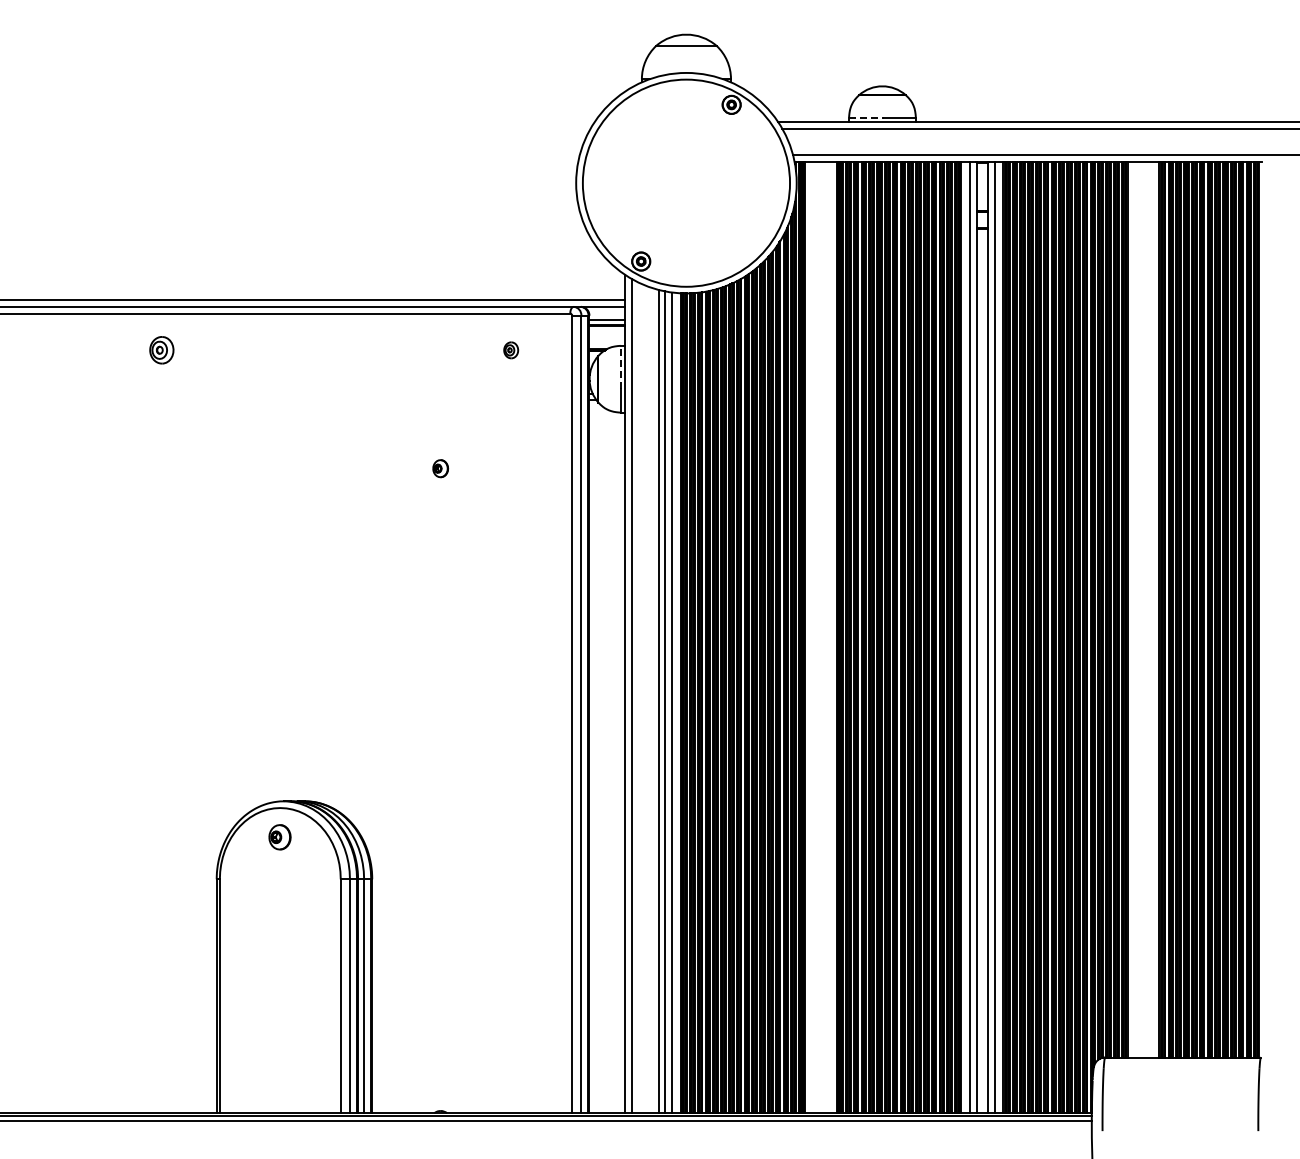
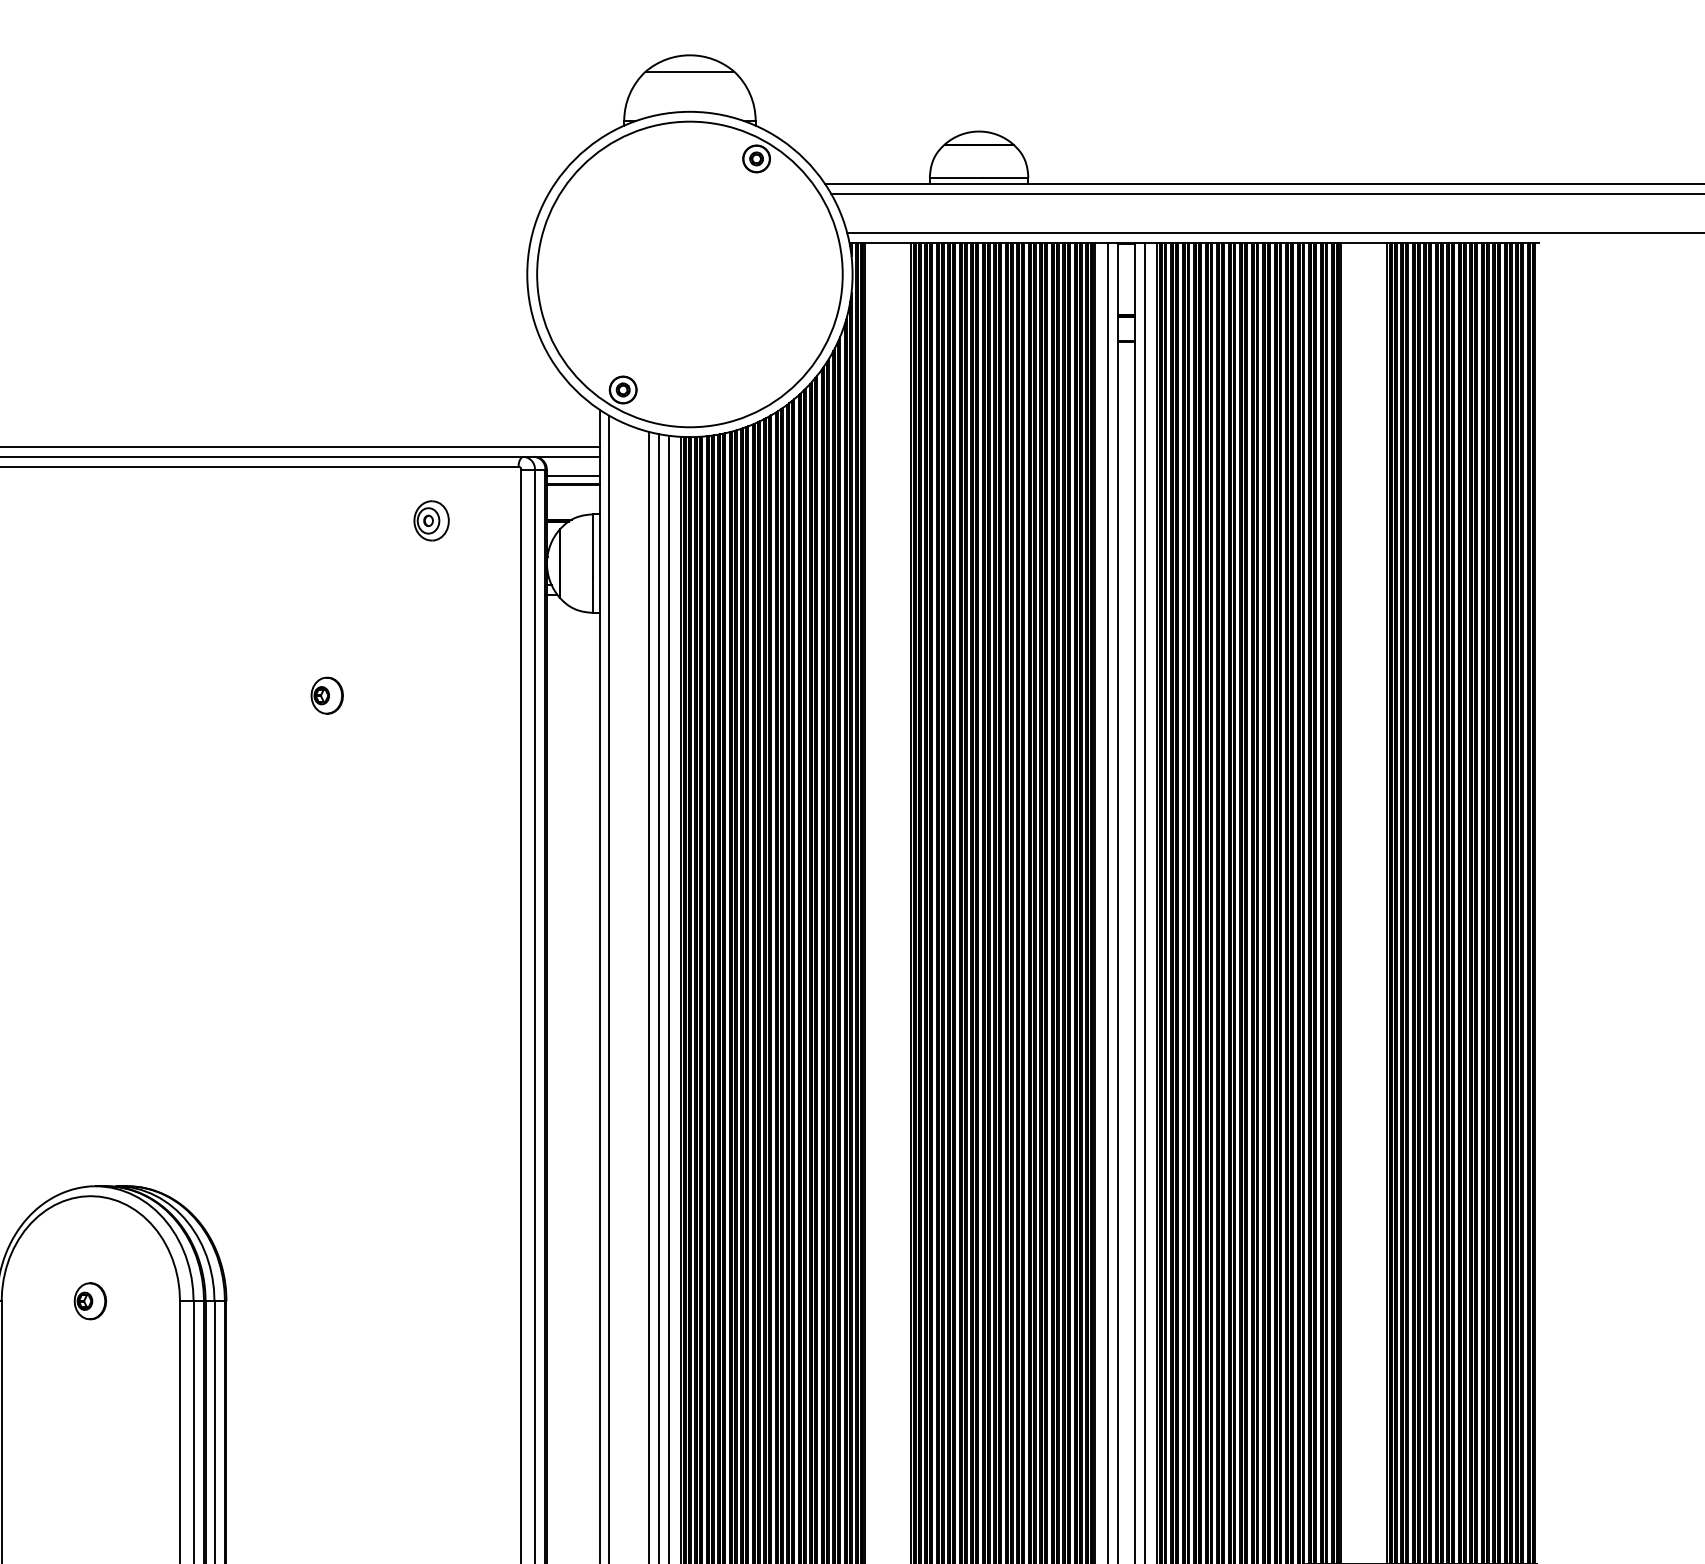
line: (866, 117) -> (955, 177), dashed -> solid
part: (510, 350) -> (430, 521), size x1.67
line: (620, 367) -> (592, 546), dashed -> solid
part: (440, 468) -> (327, 695), size x1.43
part: (279, 837) -> (89, 1301), moved

